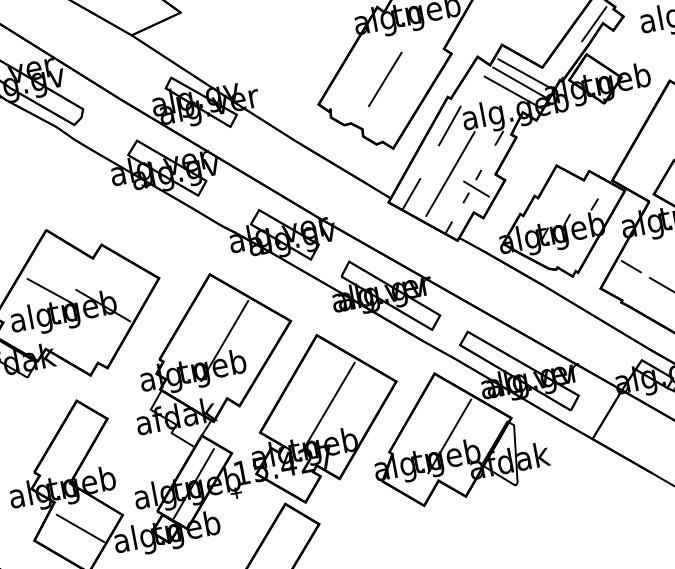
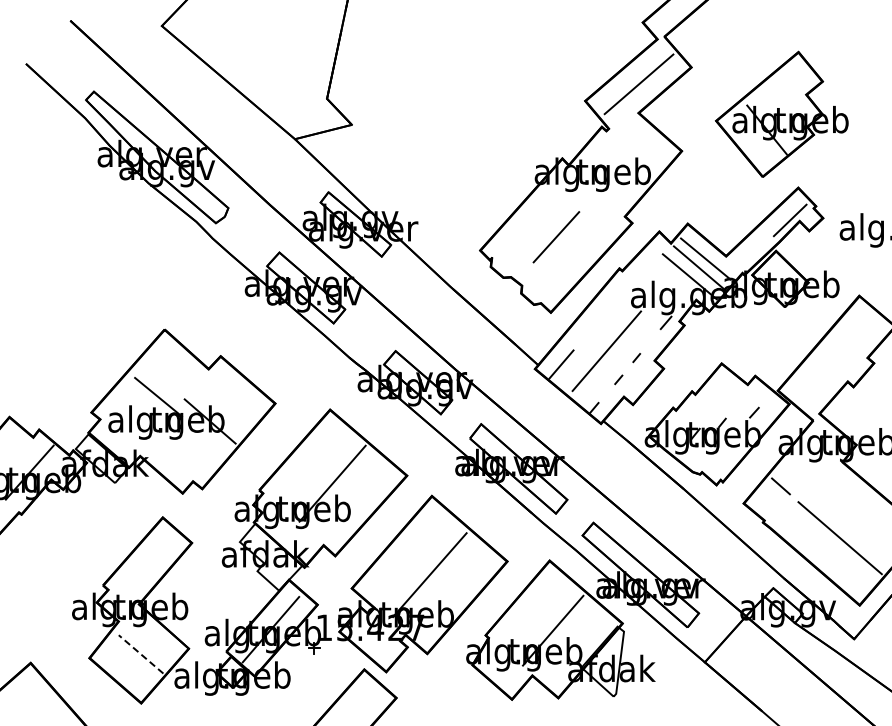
line: (449, 125) -> (615, 299), removed
line: (476, 189) -> (631, 372), removed
line: (79, 528) -> (140, 654), solid -> dashed

